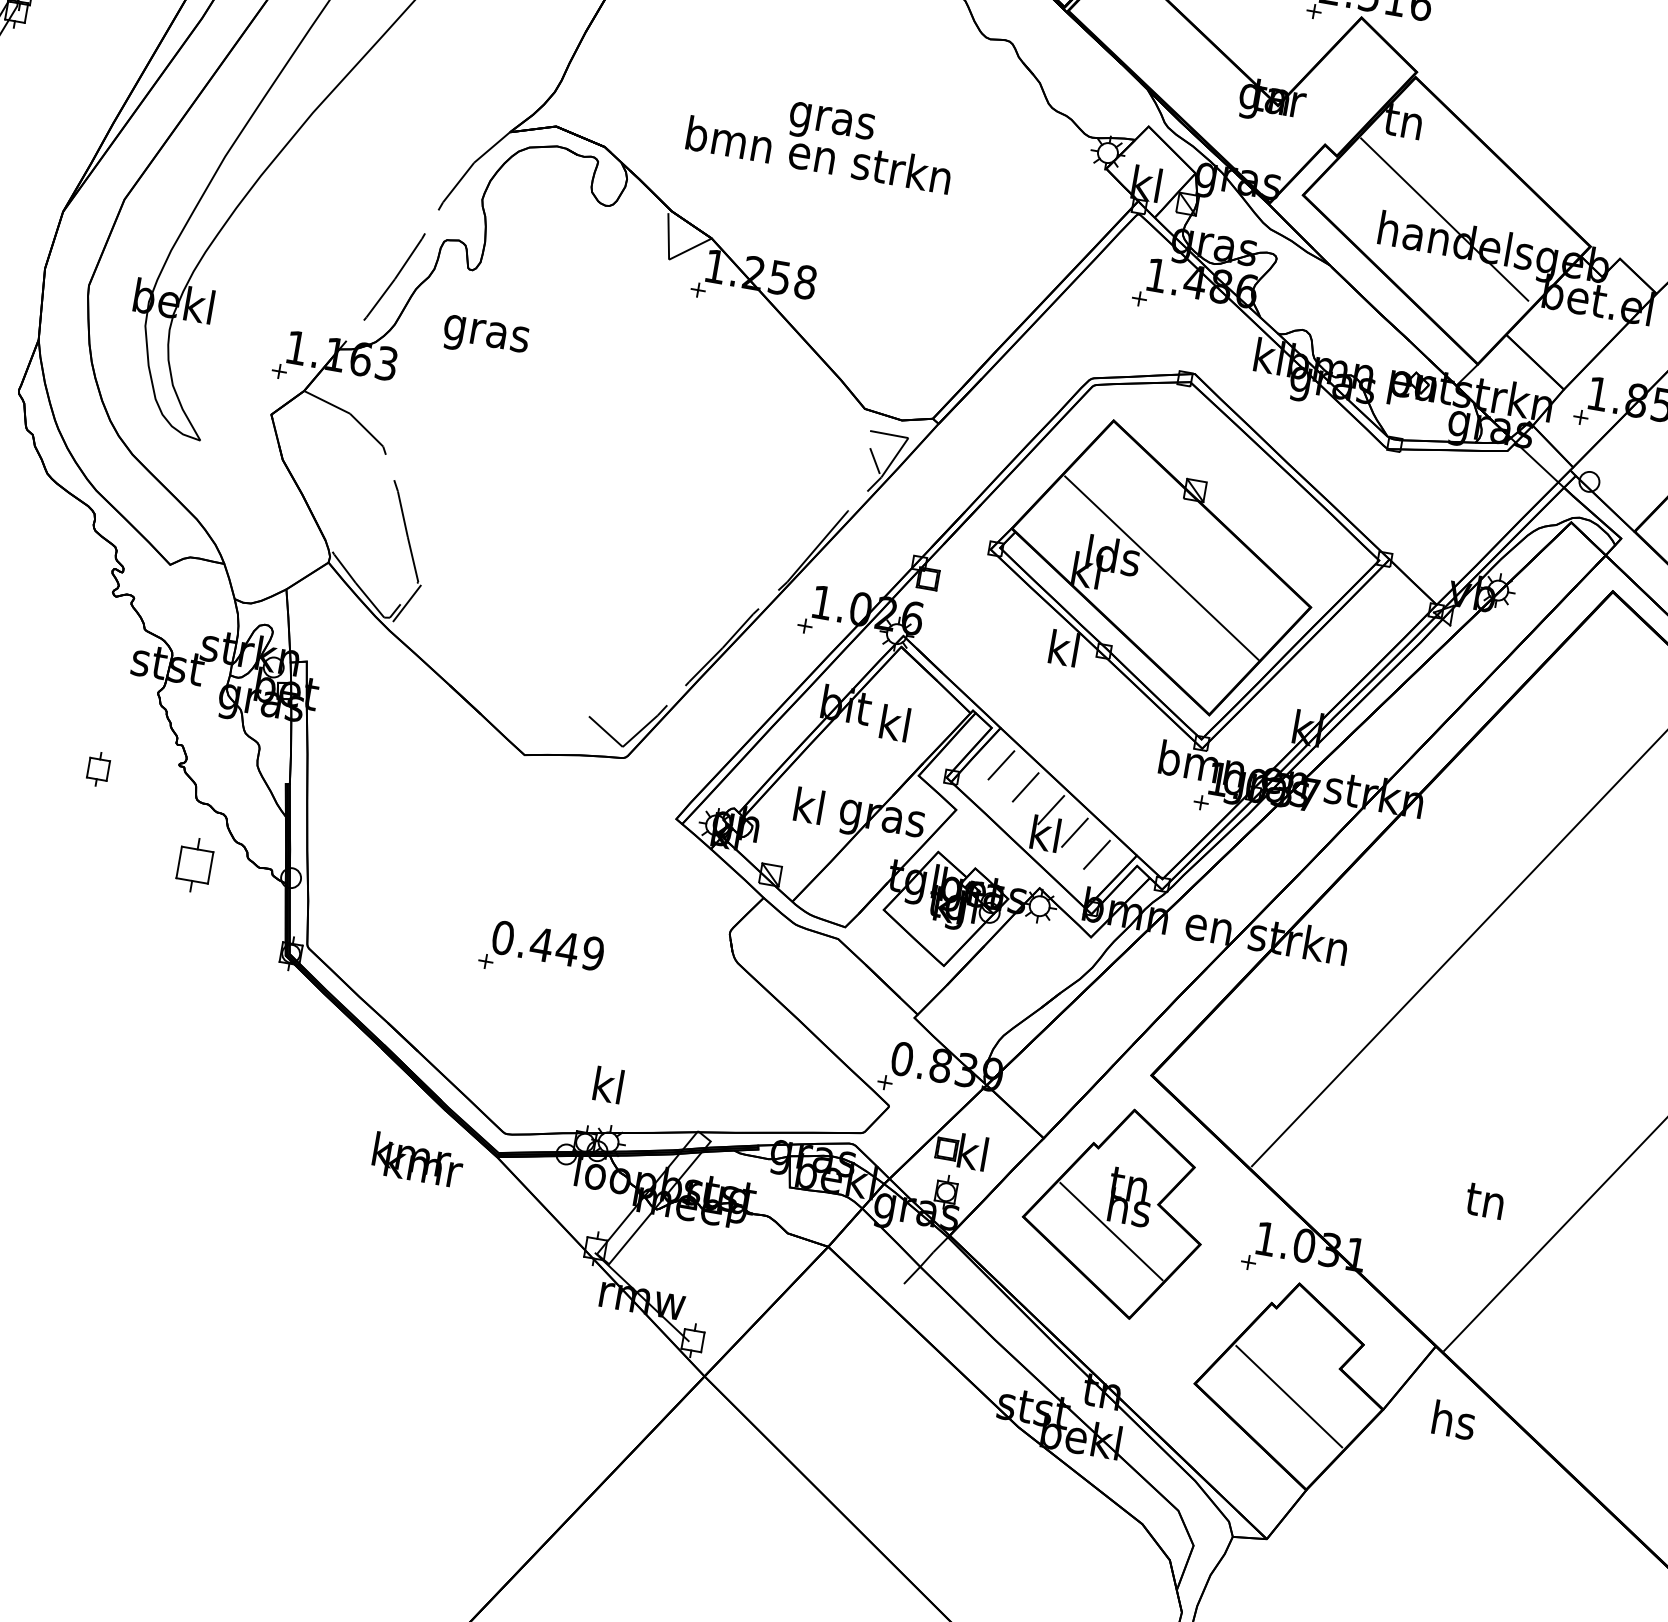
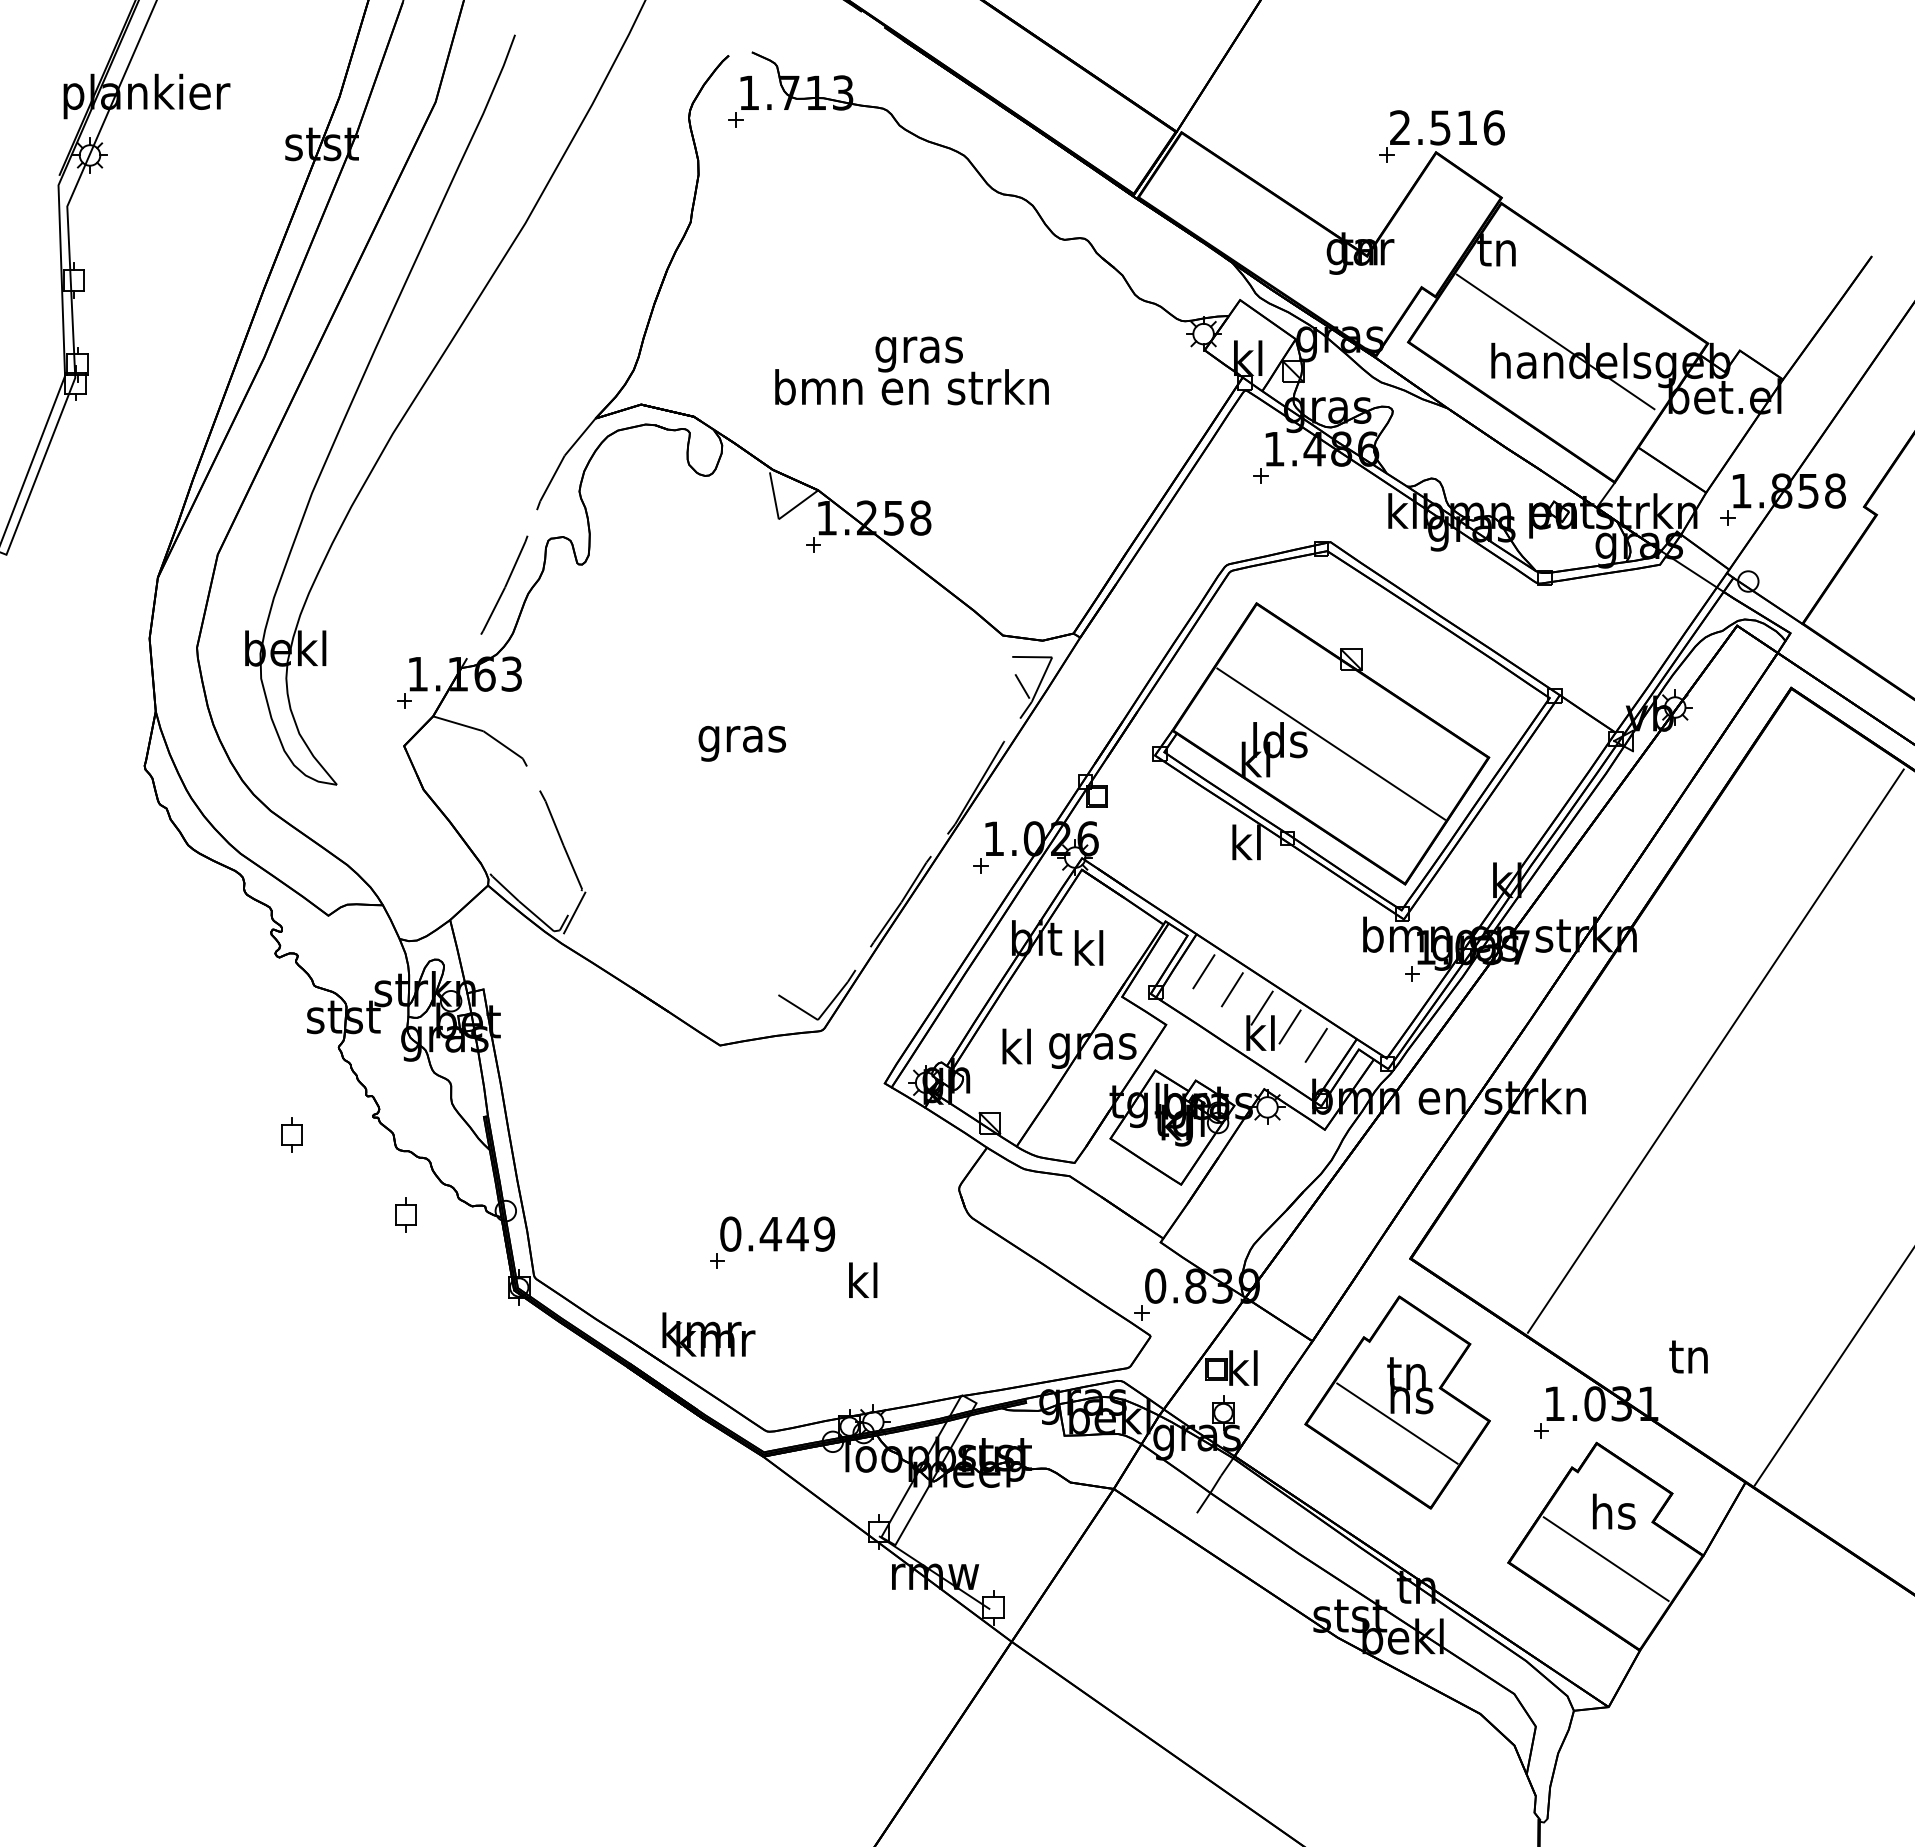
text: (485, 337) -> (741, 743), moved
part: (194, 864) -> (405, 1214), size x0.62
text: (608, 1084) -> (863, 1279), moved
text: (417, 1159) -> (708, 1334), moved
text: (1484, 1200) -> (1688, 1356), moved
text: (1454, 1419) -> (1614, 1511), moved

